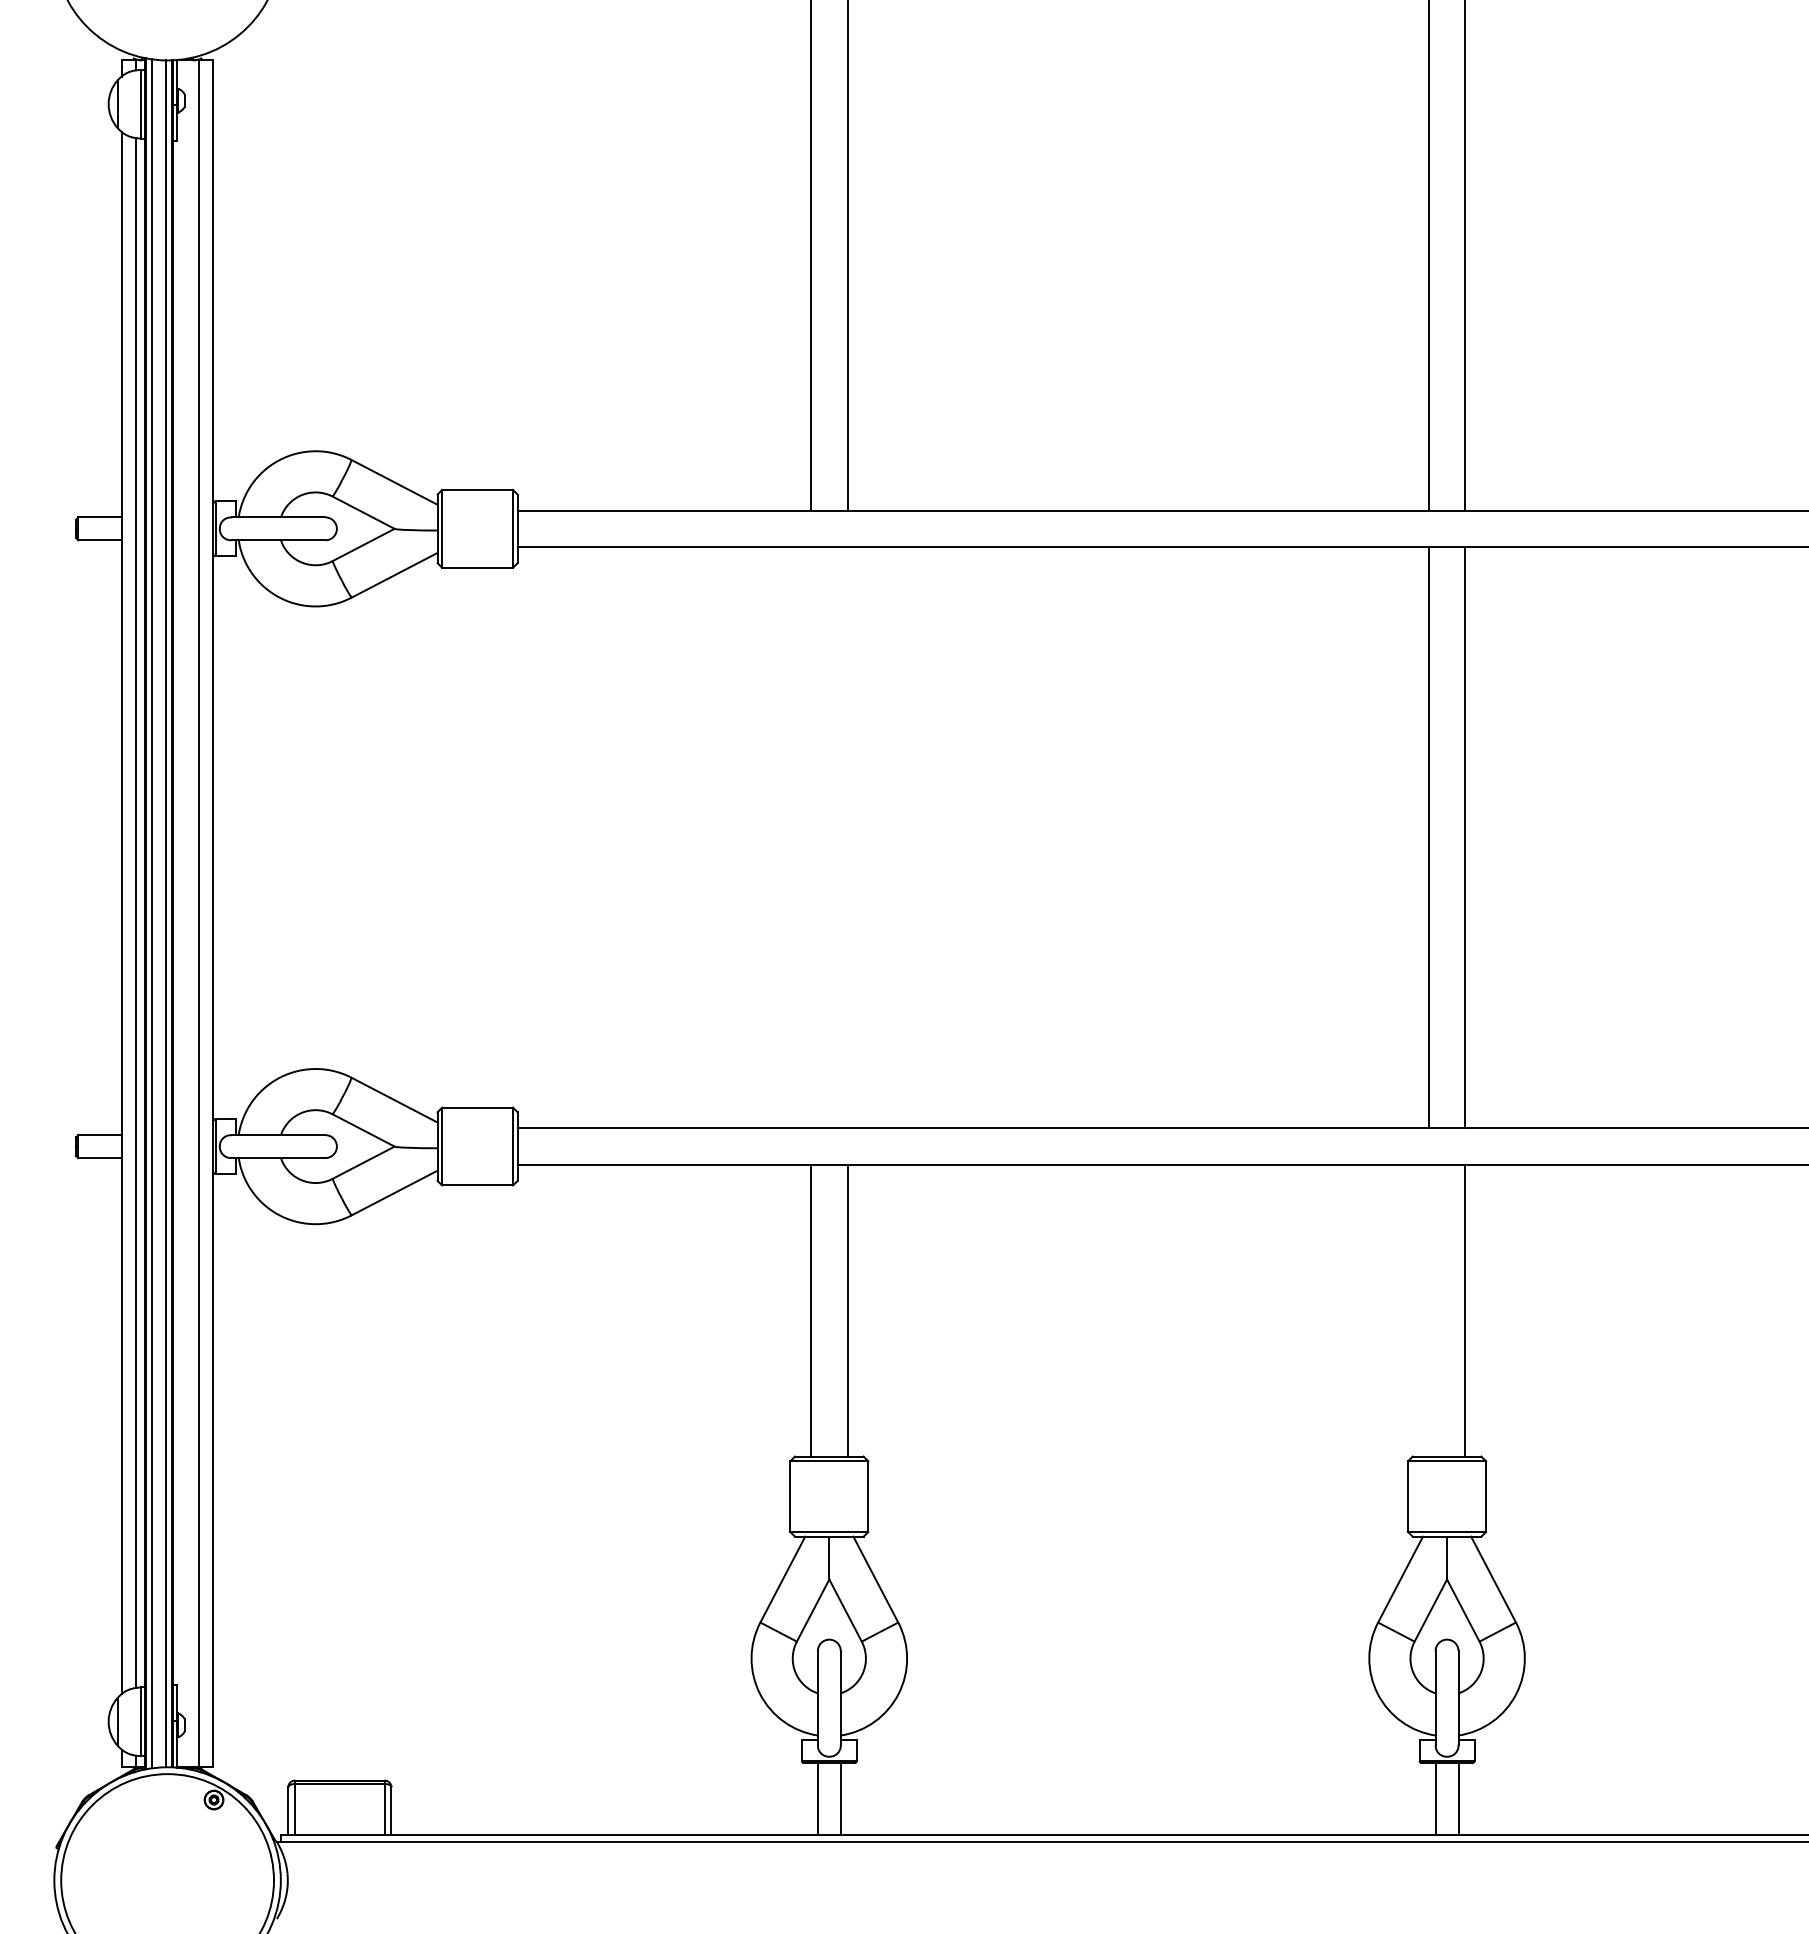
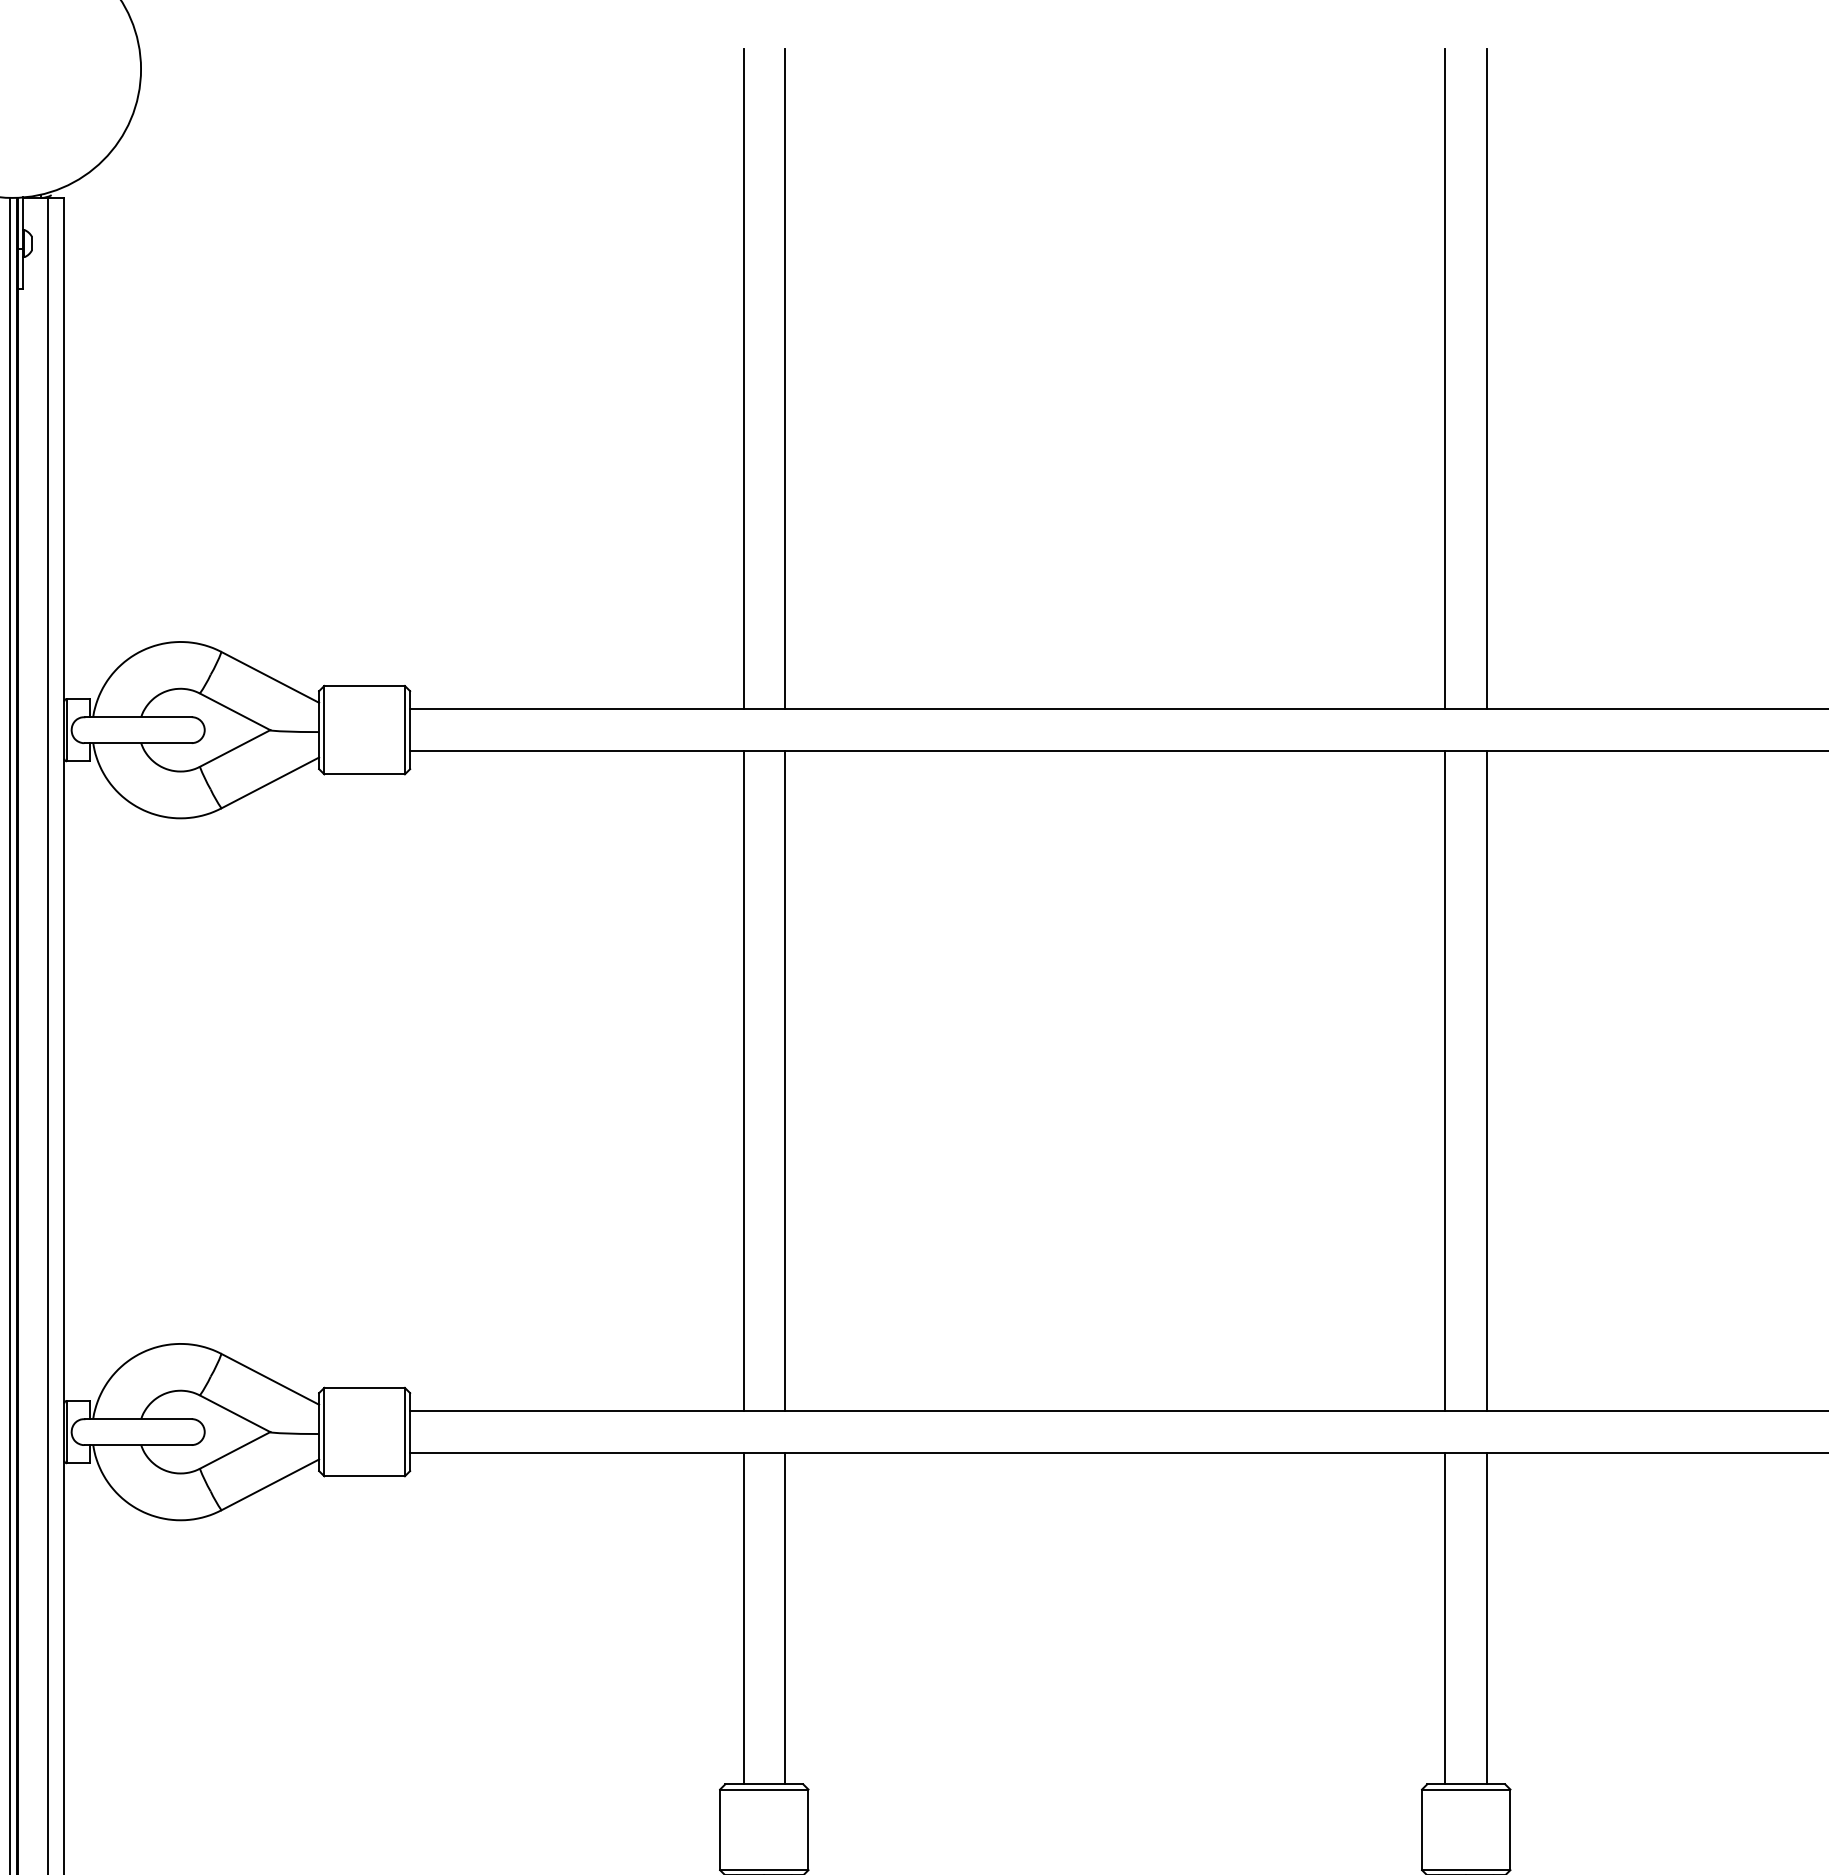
line: (811, 837) -> (744, 1080), added
line: (847, 837) -> (784, 1080), added
line: (1428, 1310) -> (1445, 1618), added

